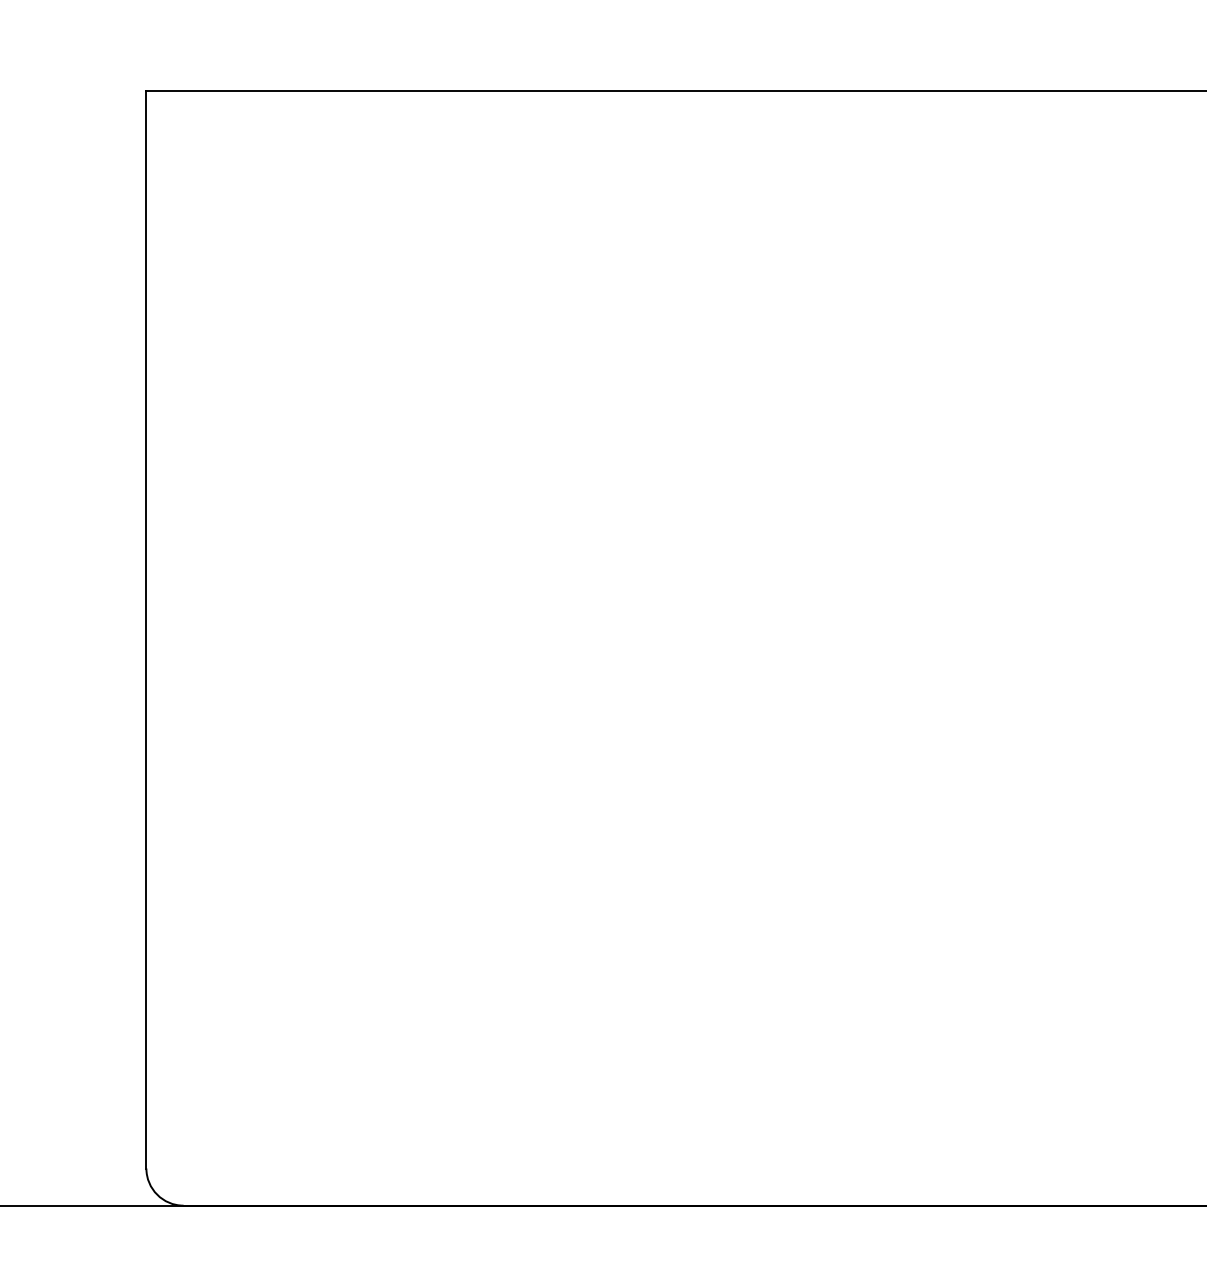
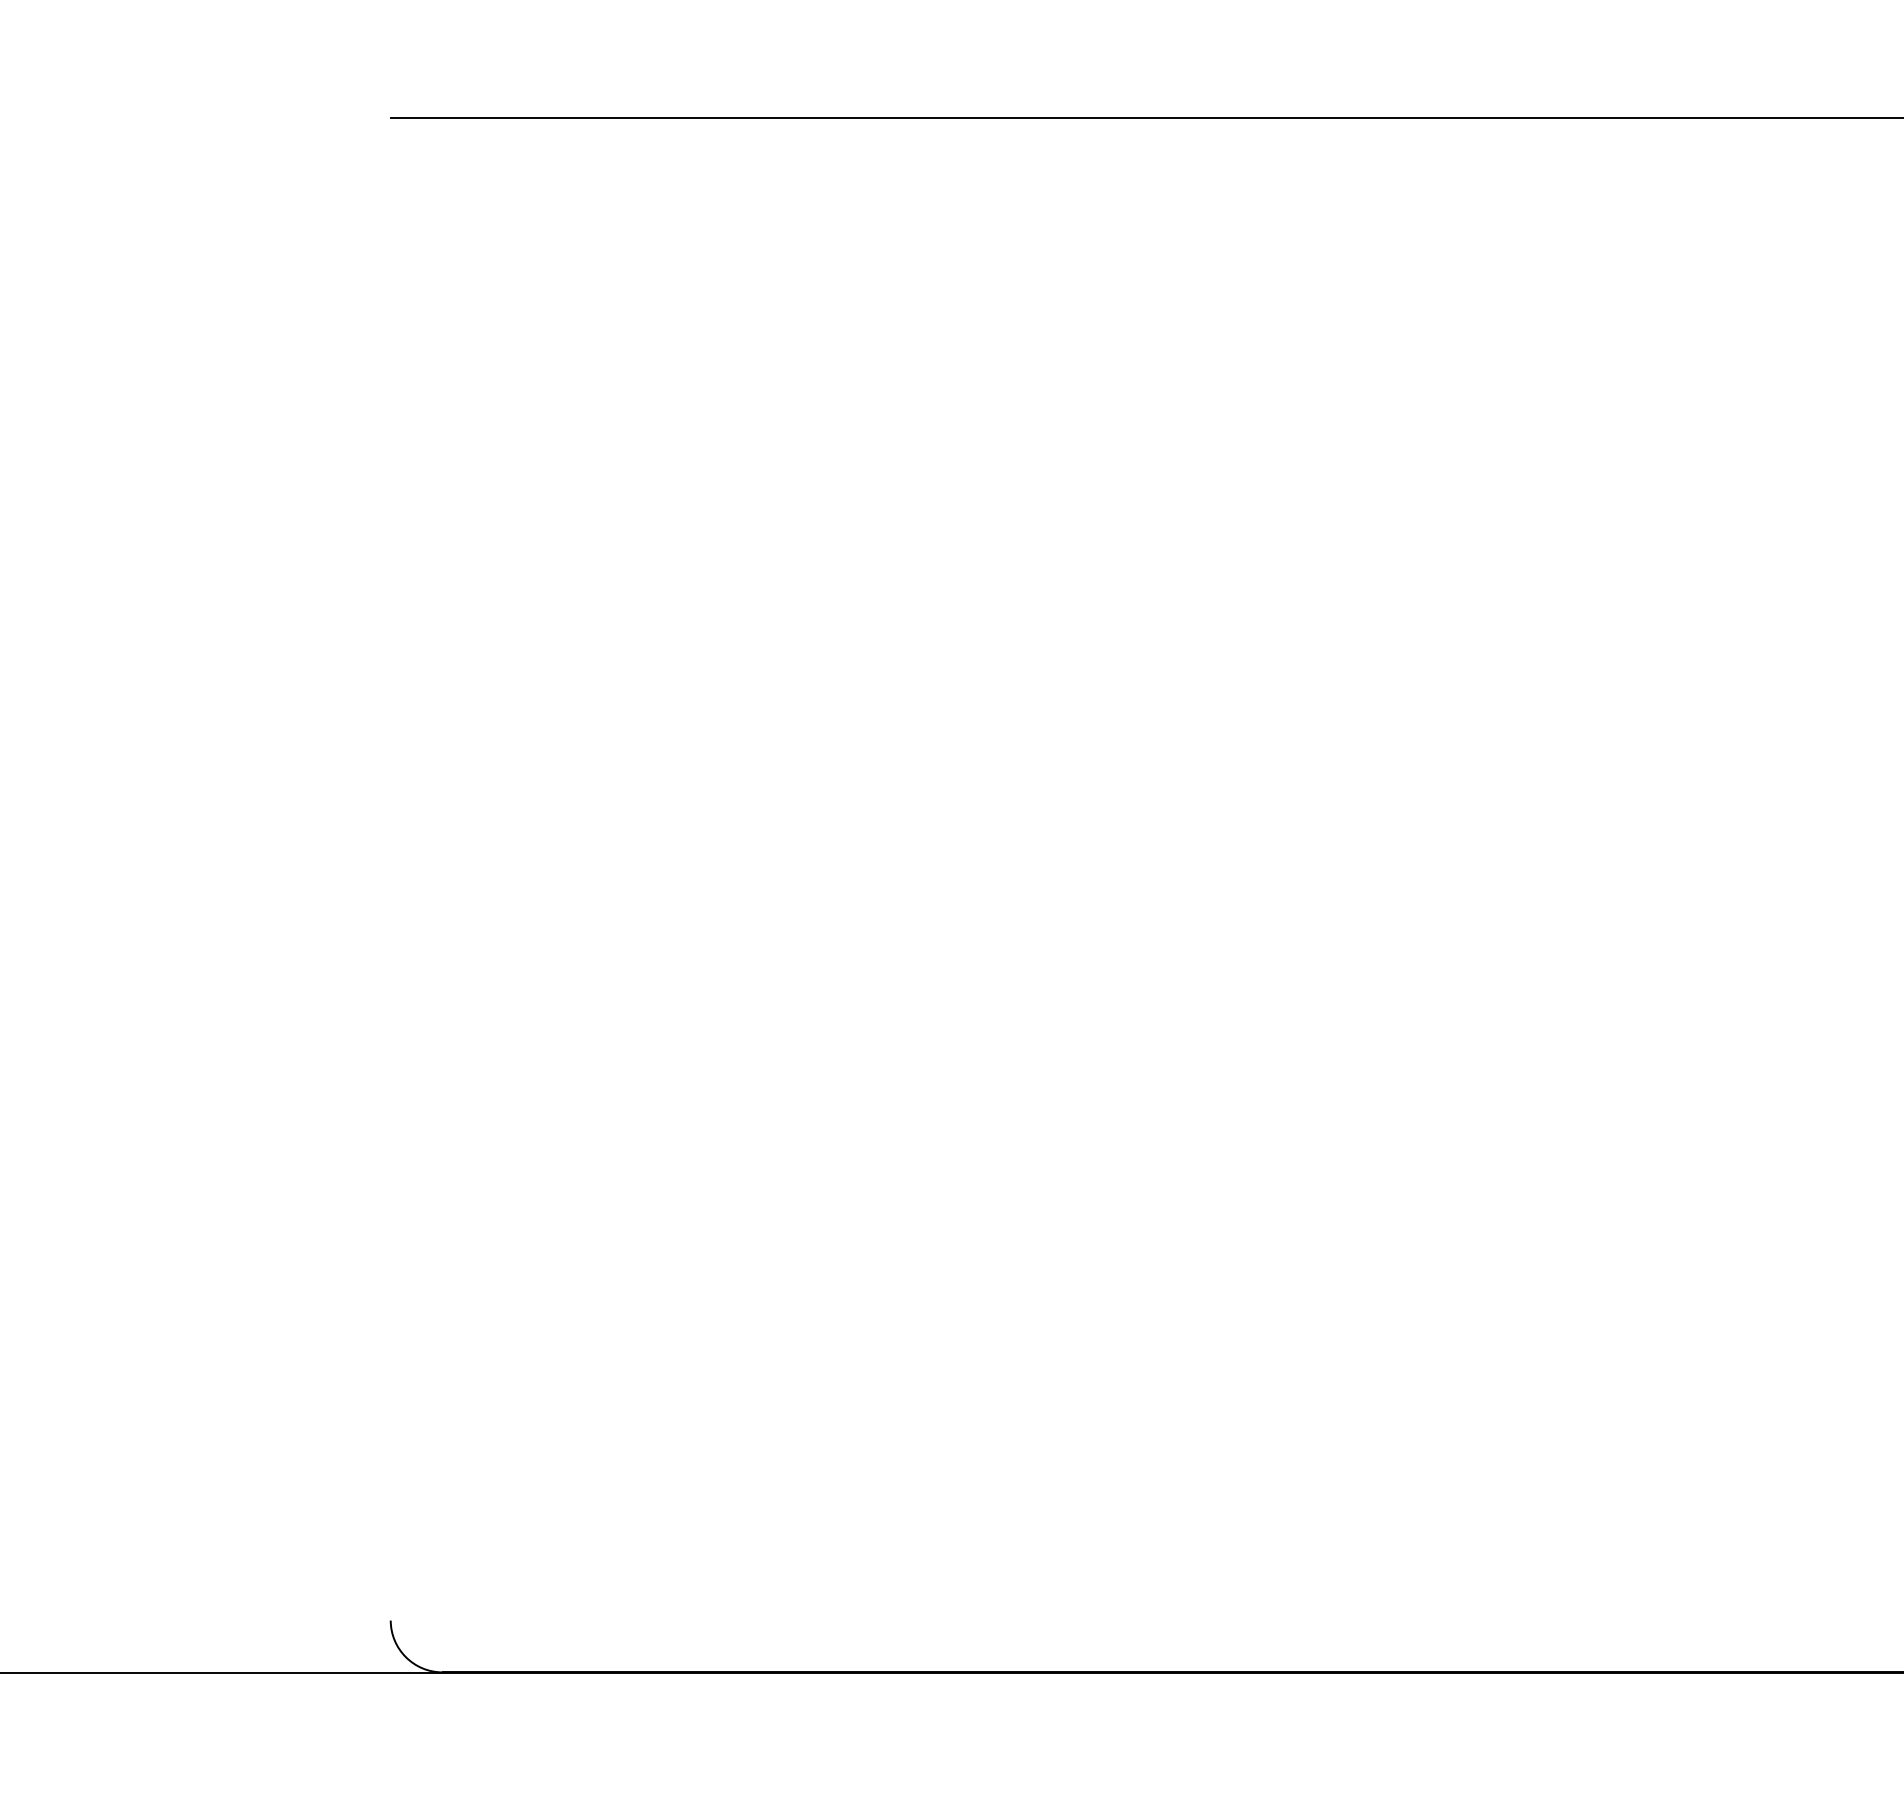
line: (146, 629) -> (390, 868), removed

